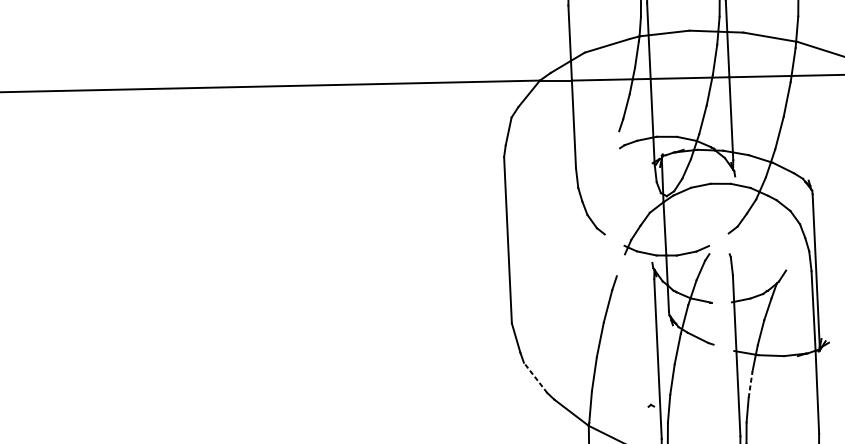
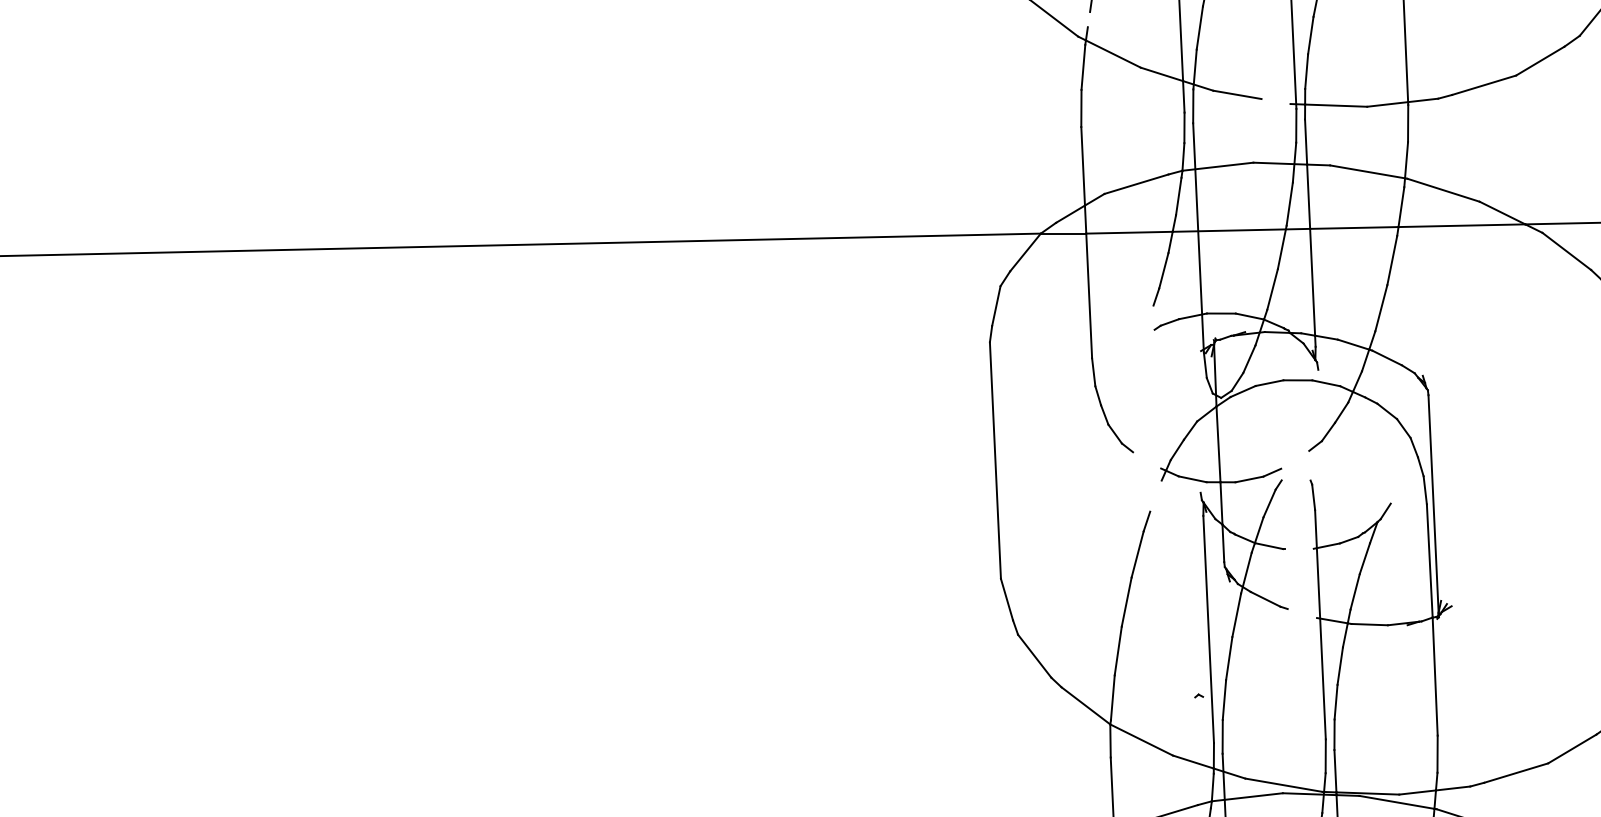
line: (535, 377) -> (1034, 655), dashed -> solid
line: (750, 385) -> (1340, 666), dashed -> solid

